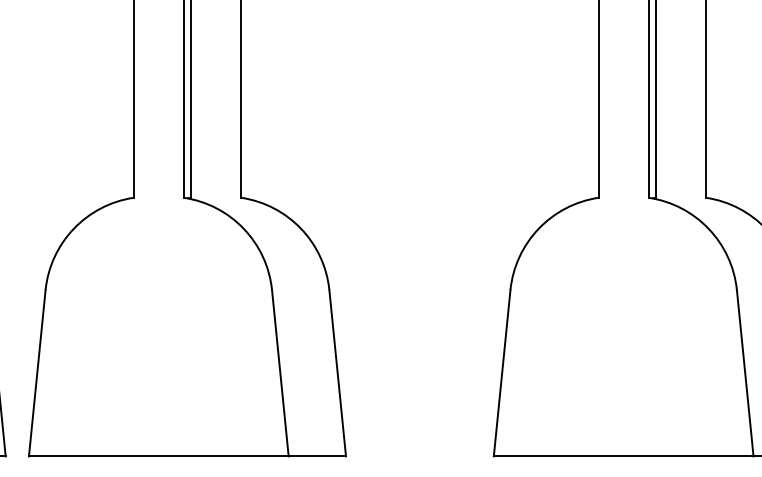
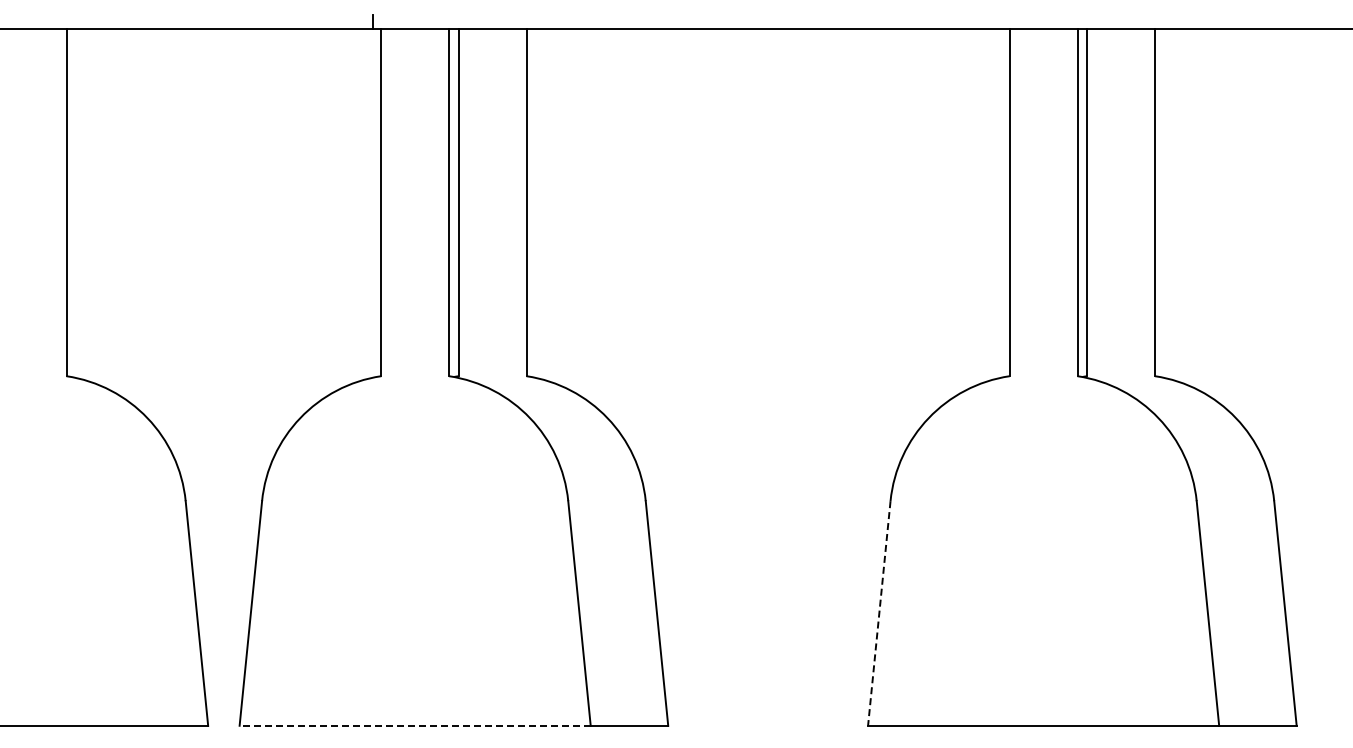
line: (502, 373) -> (879, 613), solid -> dashed
line: (159, 456) -> (415, 725), solid -> dashed

